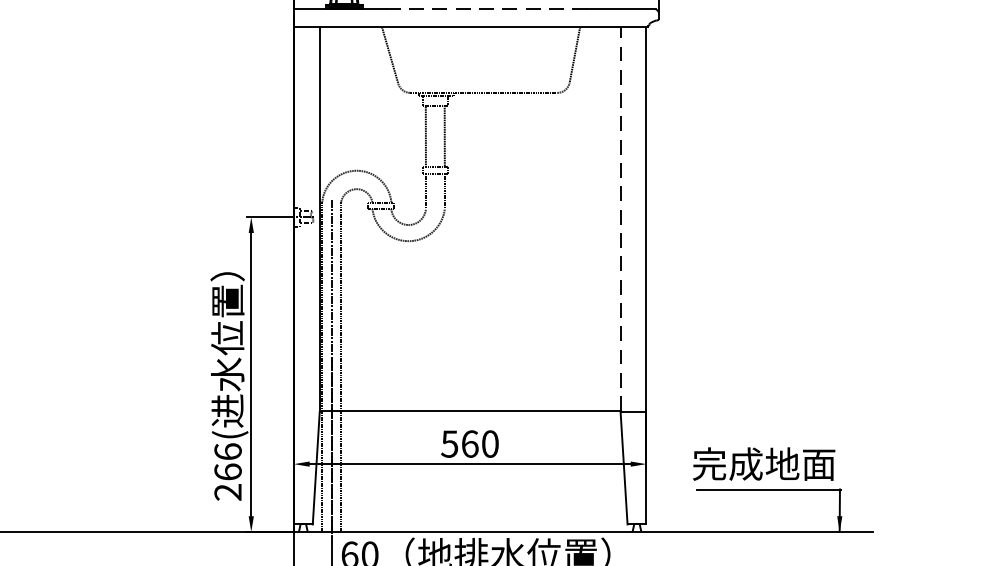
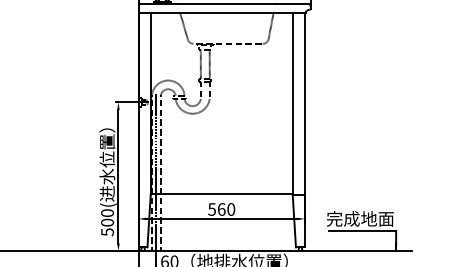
line: (486, 9) -> (229, 4), dashed -> solid
line: (620, 219) -> (292, 103), dashed -> solid
text: (228, 471) -> (107, 222), 266( -> 500(

